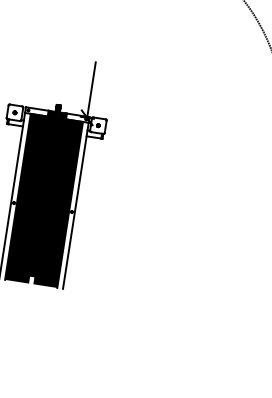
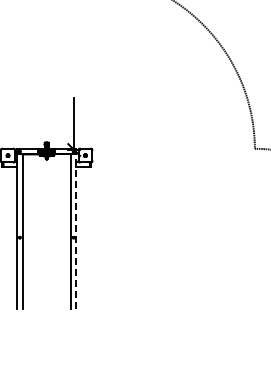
fill: (43, 200) -> (46, 231), removed
line: (76, 204) -> (76, 230), solid -> dashed

